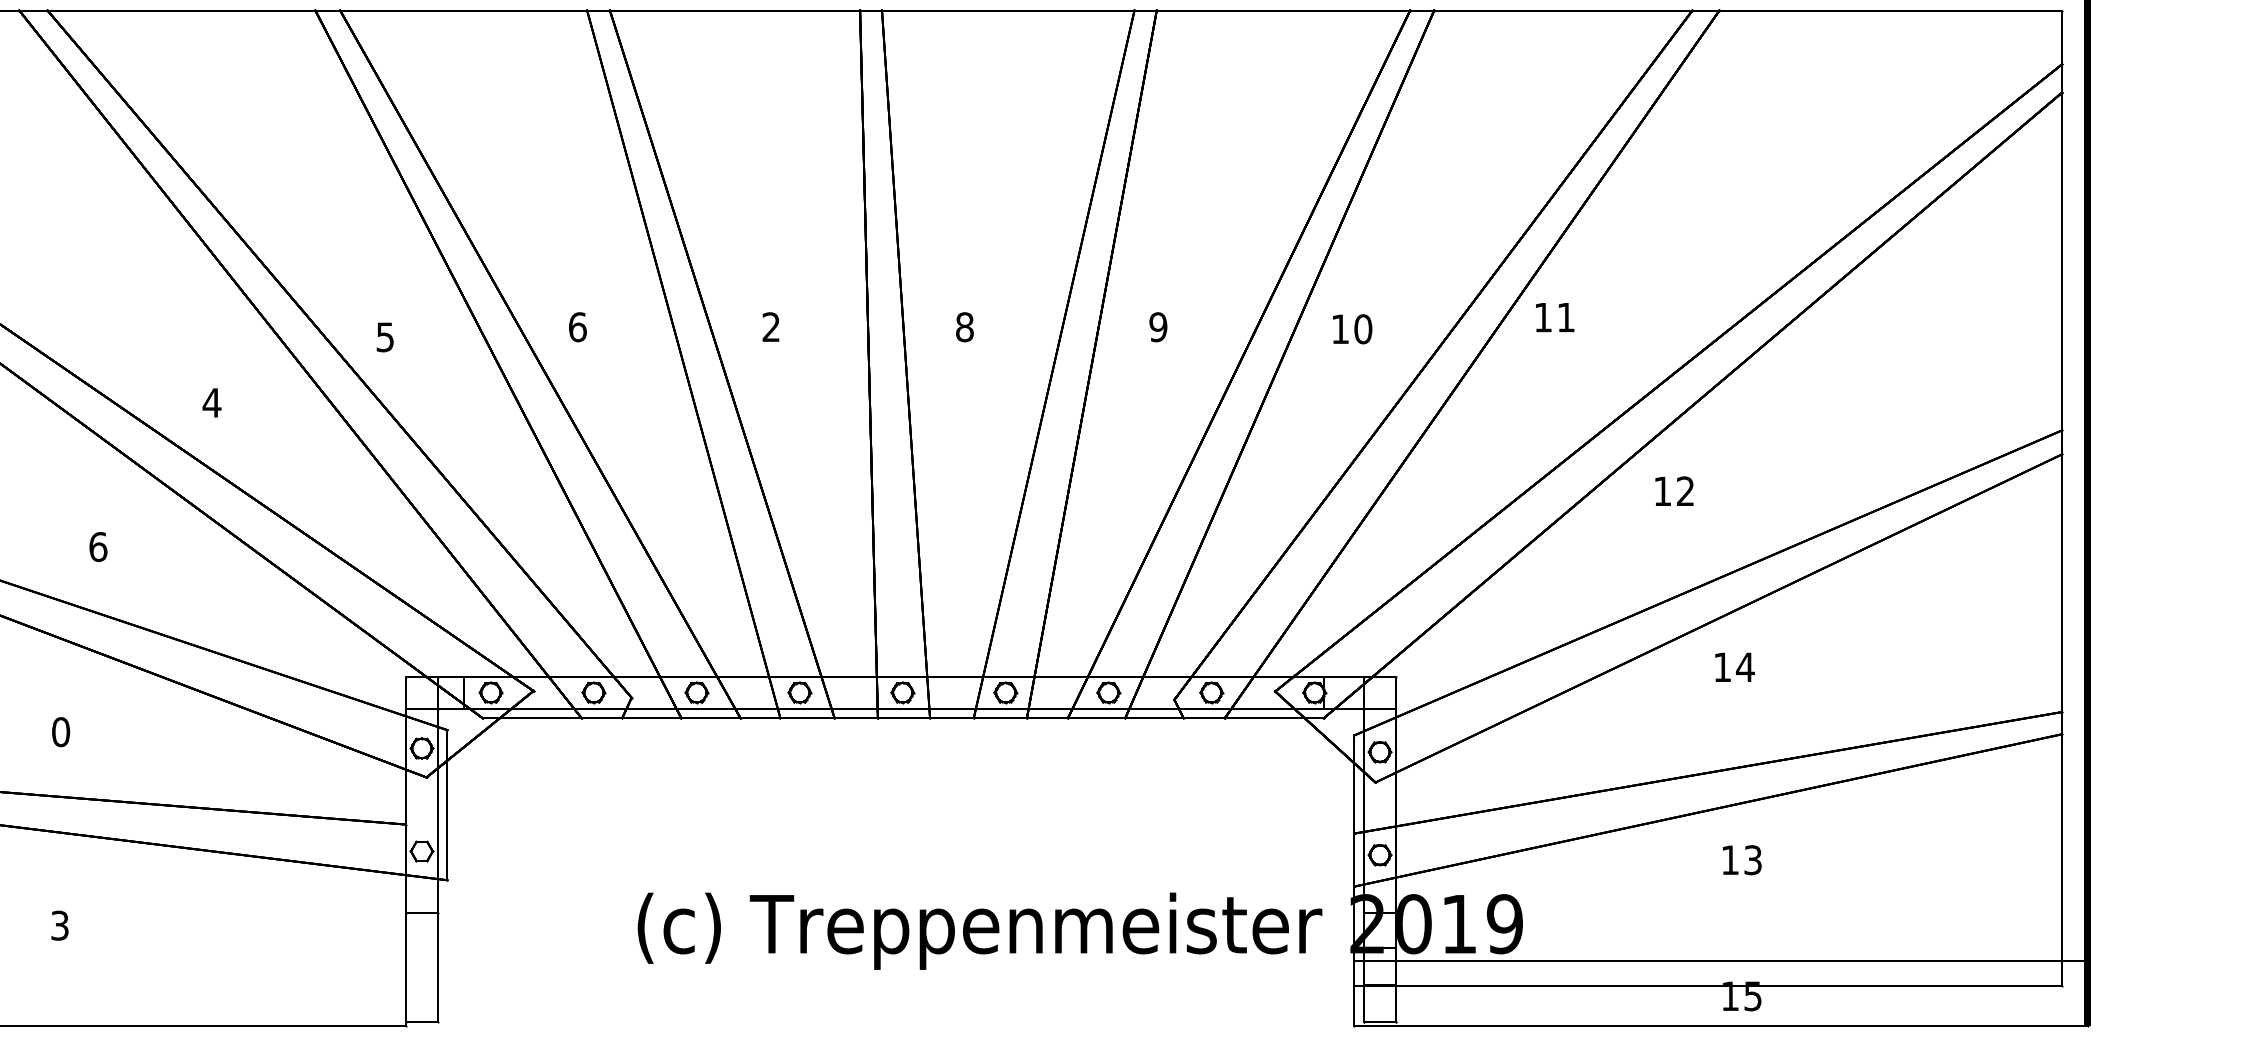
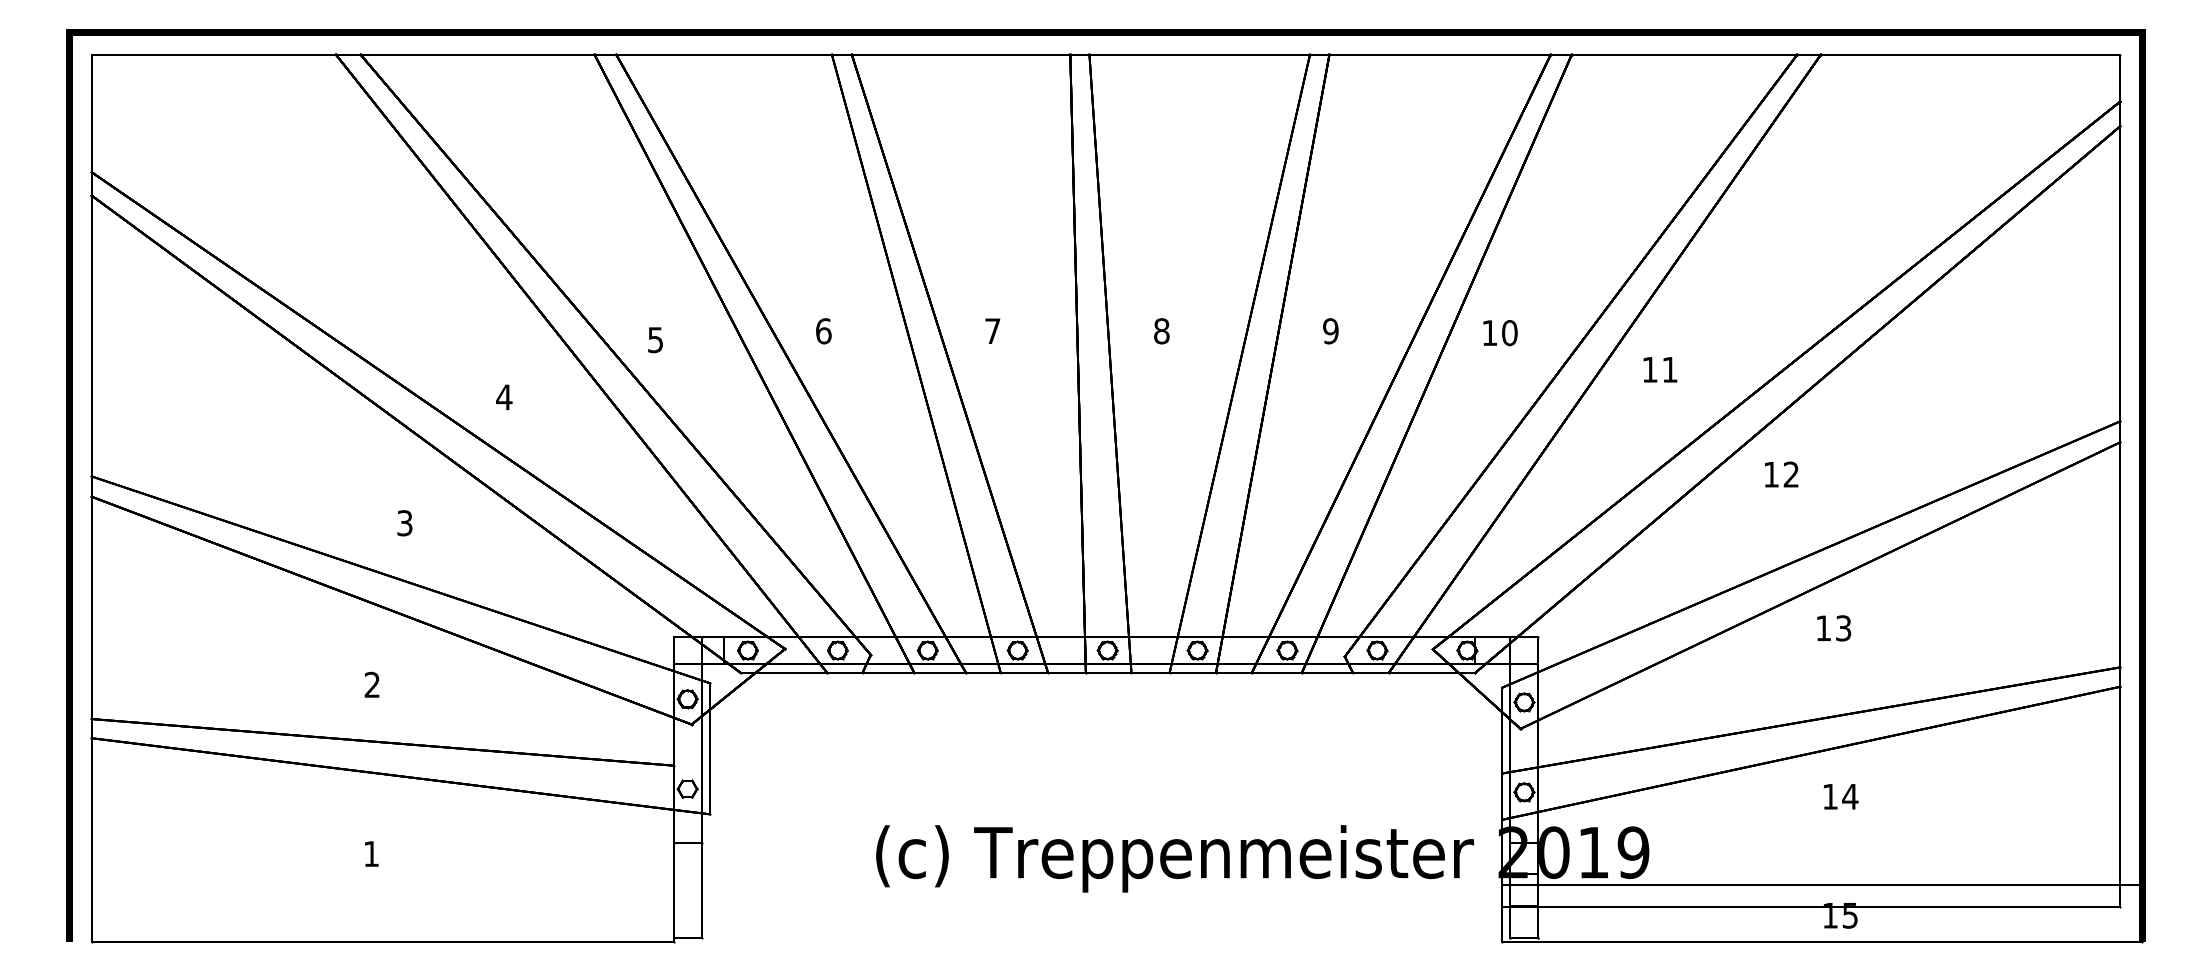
text: (1555, 317) -> (1660, 369), moved
text: (770, 326) -> (992, 330), 2 -> 7
text: (97, 547) -> (404, 523), 6 -> 3
text: (1745, 667) -> (1843, 628), 14 -> 13
text: (61, 731) -> (372, 684), 0 -> 2
text: (1753, 859) -> (1850, 796), 13 -> 14
text: (60, 925) -> (371, 853), 3 -> 1

